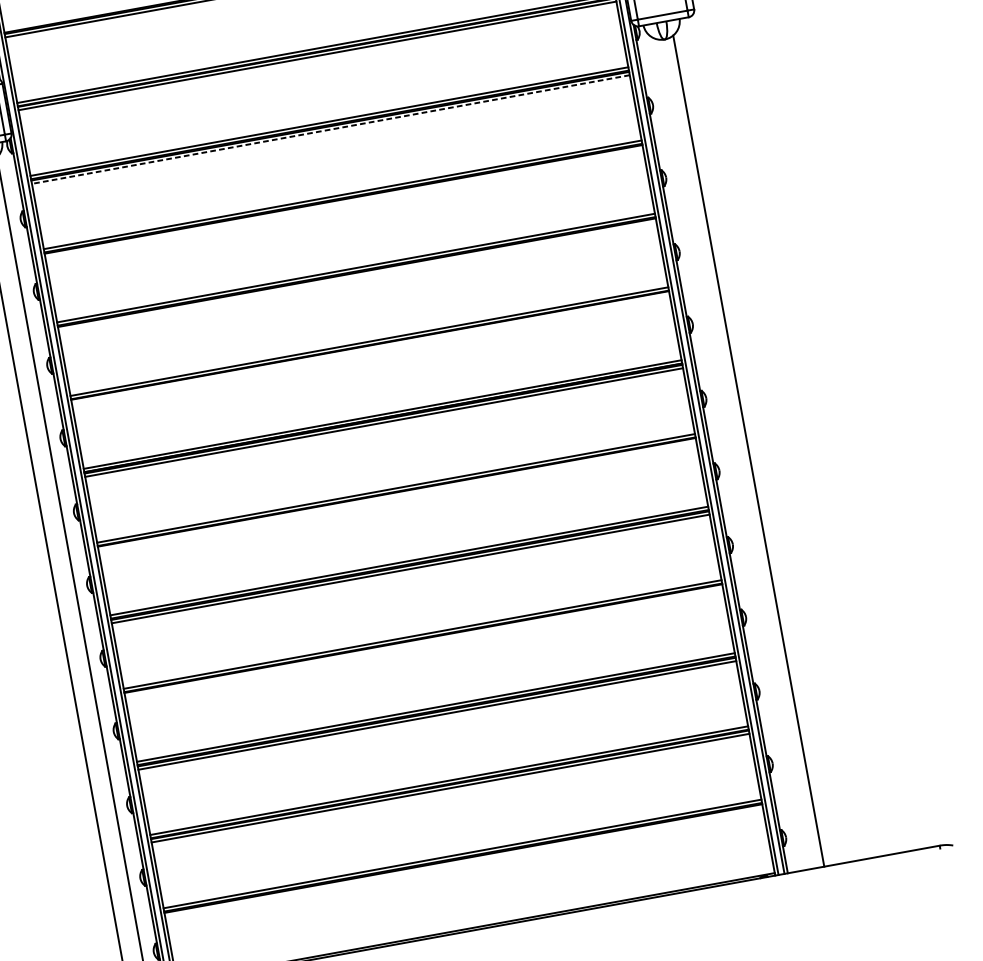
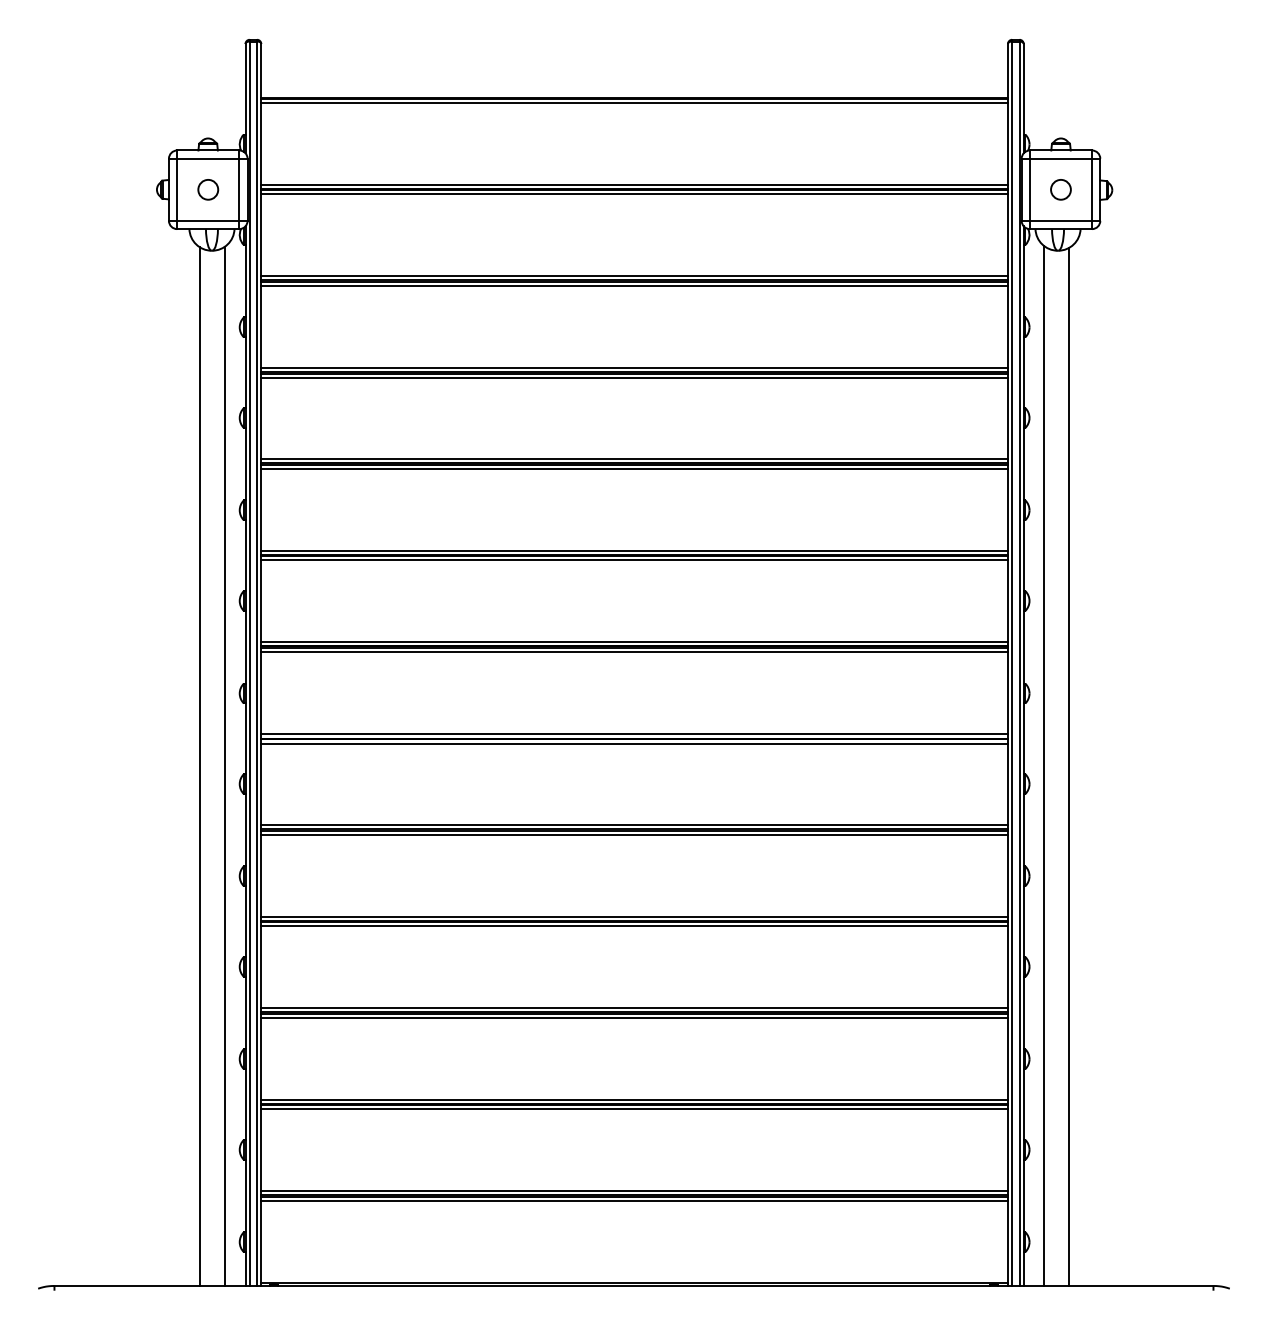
line: (330, 129) -> (634, 286), dashed -> solid
line: (344, 202) -> (634, 377), added
line: (357, 276) -> (634, 469), added
line: (370, 349) -> (634, 560), added
line: (728, 453) -> (1044, 765), added
line: (397, 495) -> (634, 743), added
line: (423, 642) -> (634, 926), added
line: (463, 862) -> (634, 1201), added

